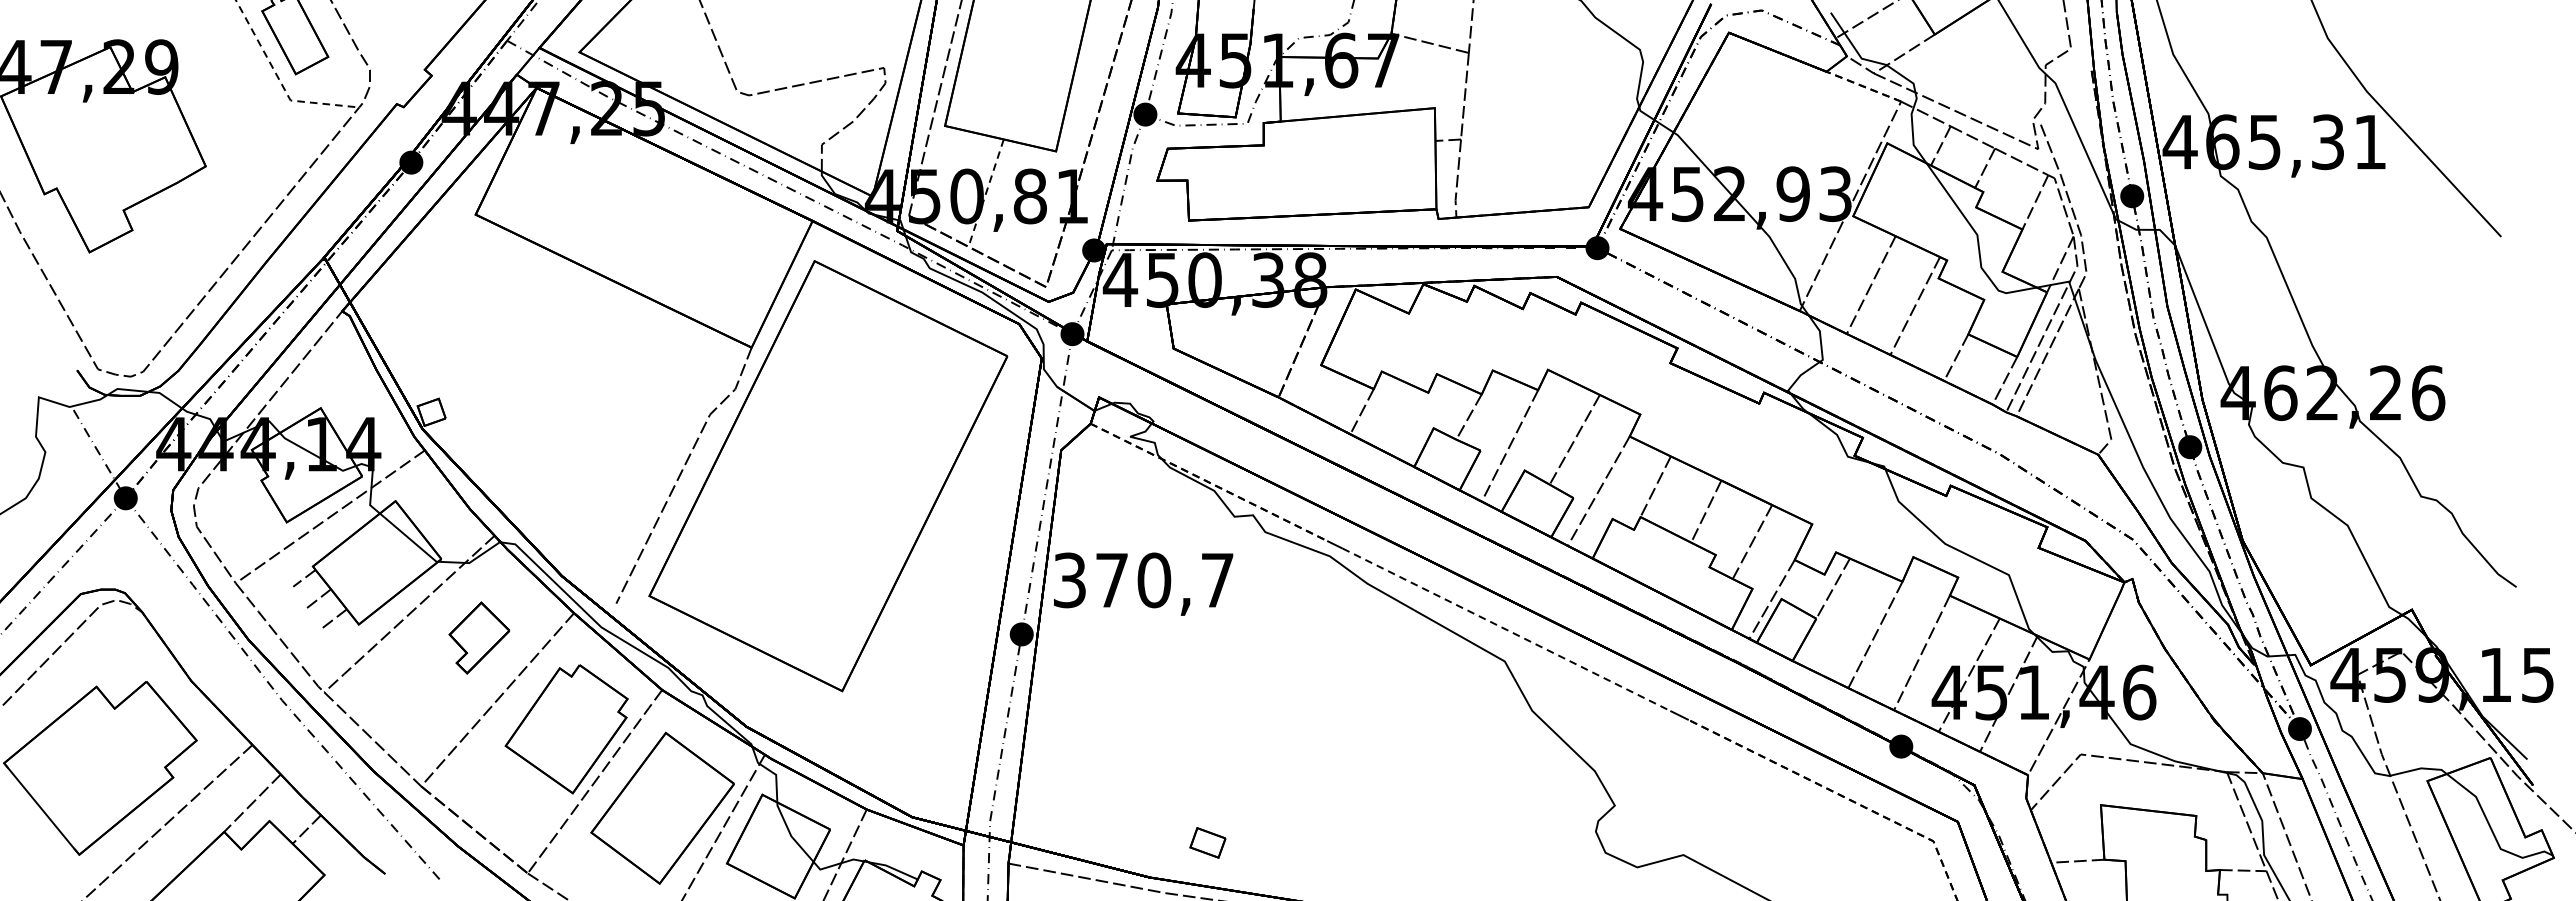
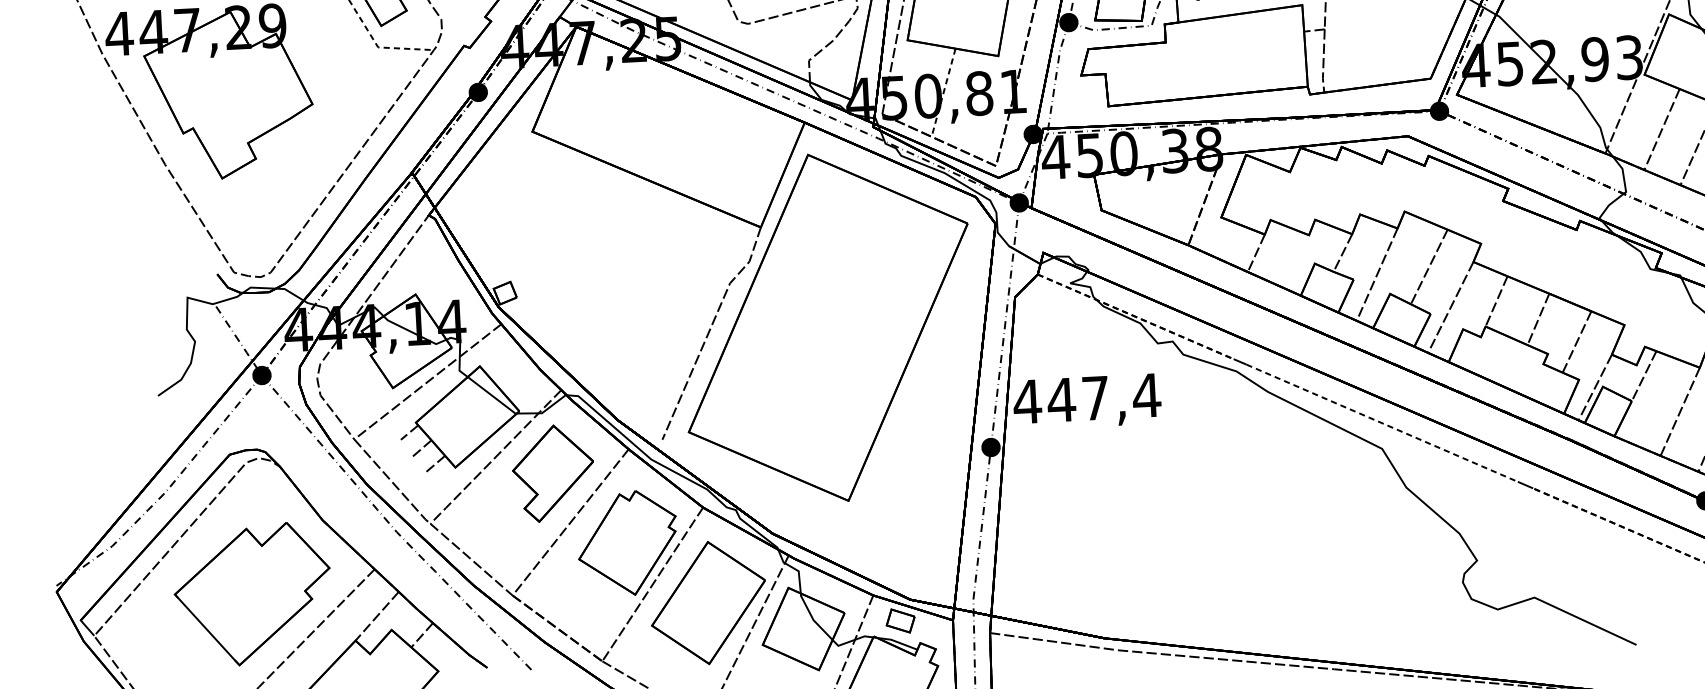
text: (1143, 580) -> (1087, 398), 370,7 -> 447,4
part: (479, 637) -> (553, 472), size x1.67
part: (1207, 842) -> (900, 620), moved

